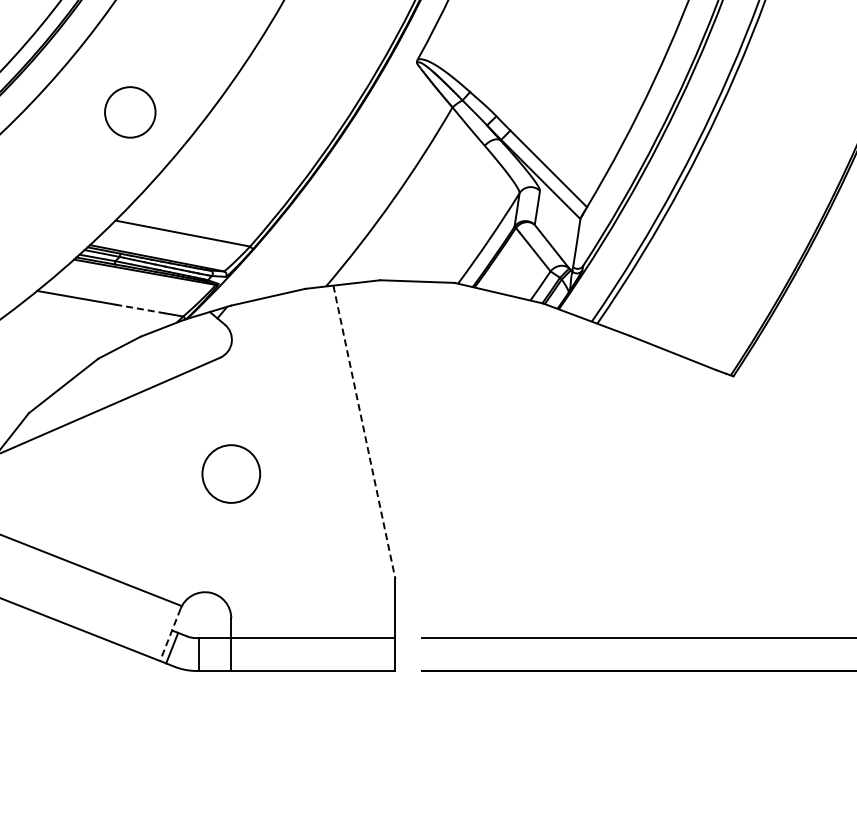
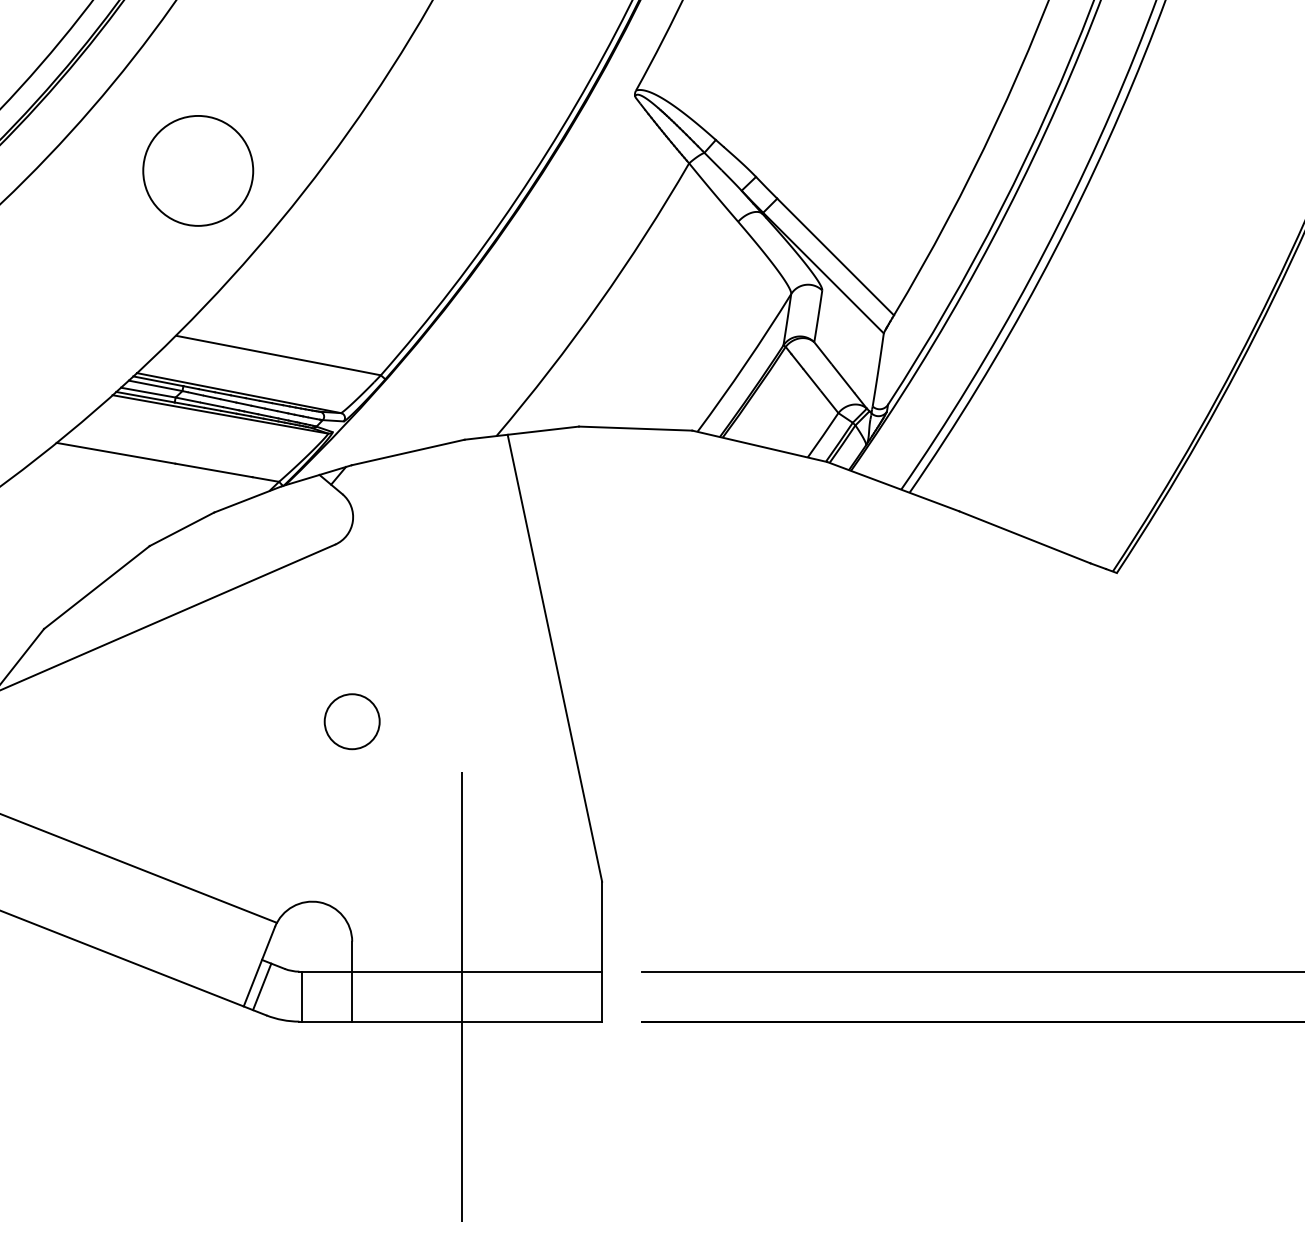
circle: (130, 112) -> (198, 171), size x1.43
line: (140, 309) -> (213, 471), dashed -> solid
line: (364, 432) -> (555, 658), dashed -> solid
circle: (231, 474) -> (352, 722), size x0.62
line: (170, 635) -> (259, 967), dashed -> solid
line: (303, 654) -> (462, 996), added

